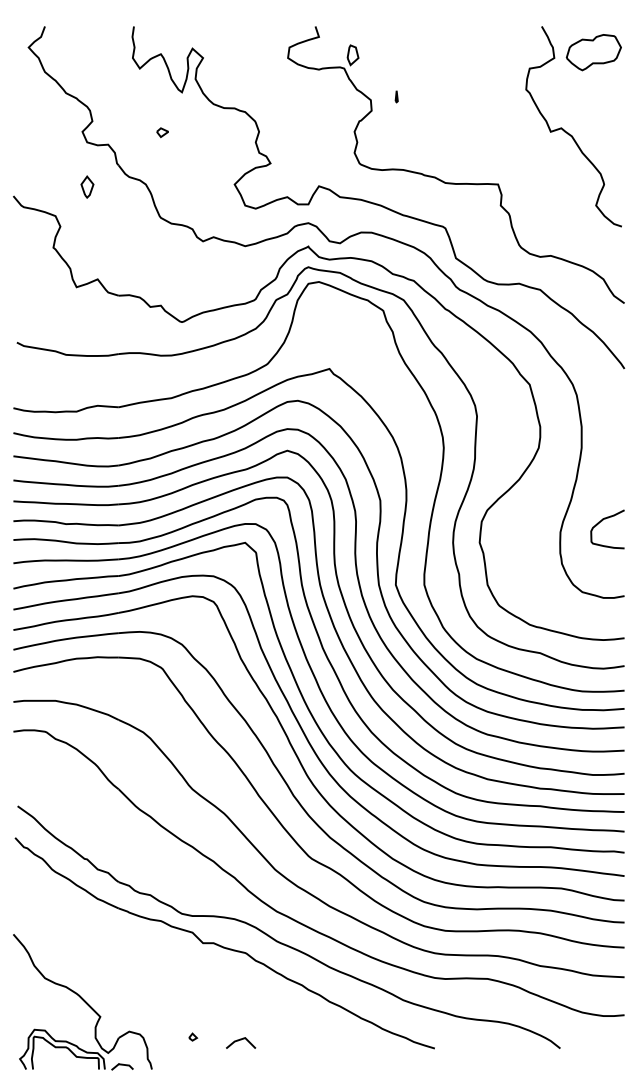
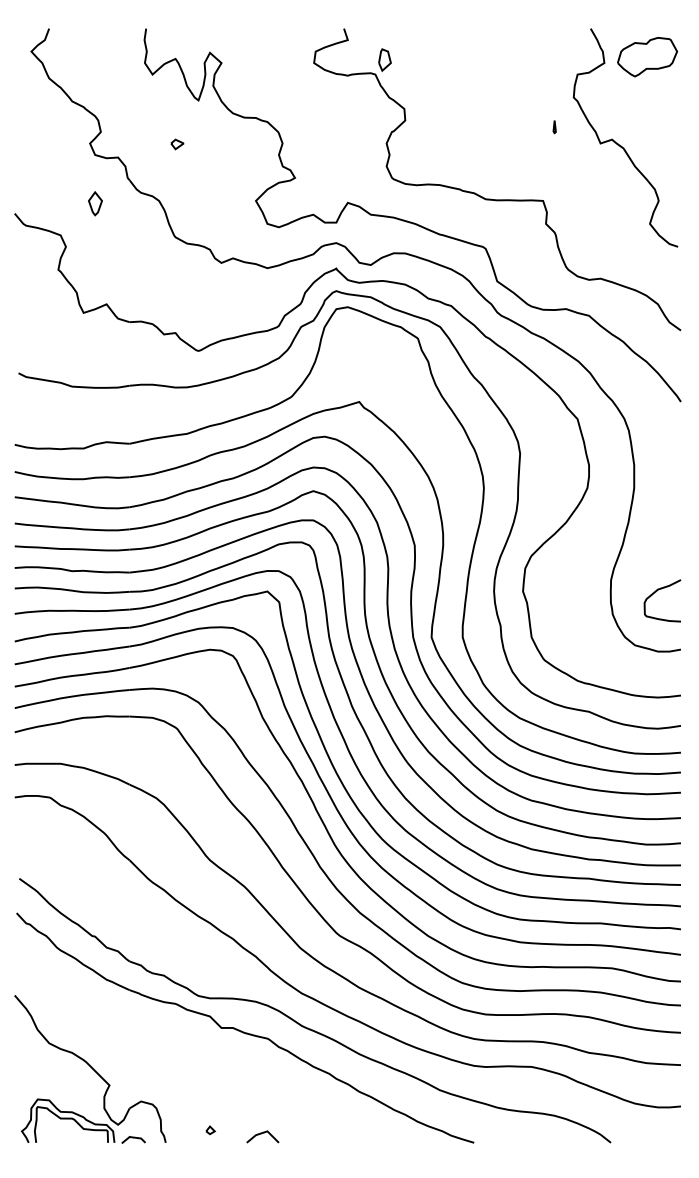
part: (396, 96) -> (554, 126), moved
curve: (602, 521) -> (656, 592), moved
part: (82, 1002) -> (90, 1069), moved

